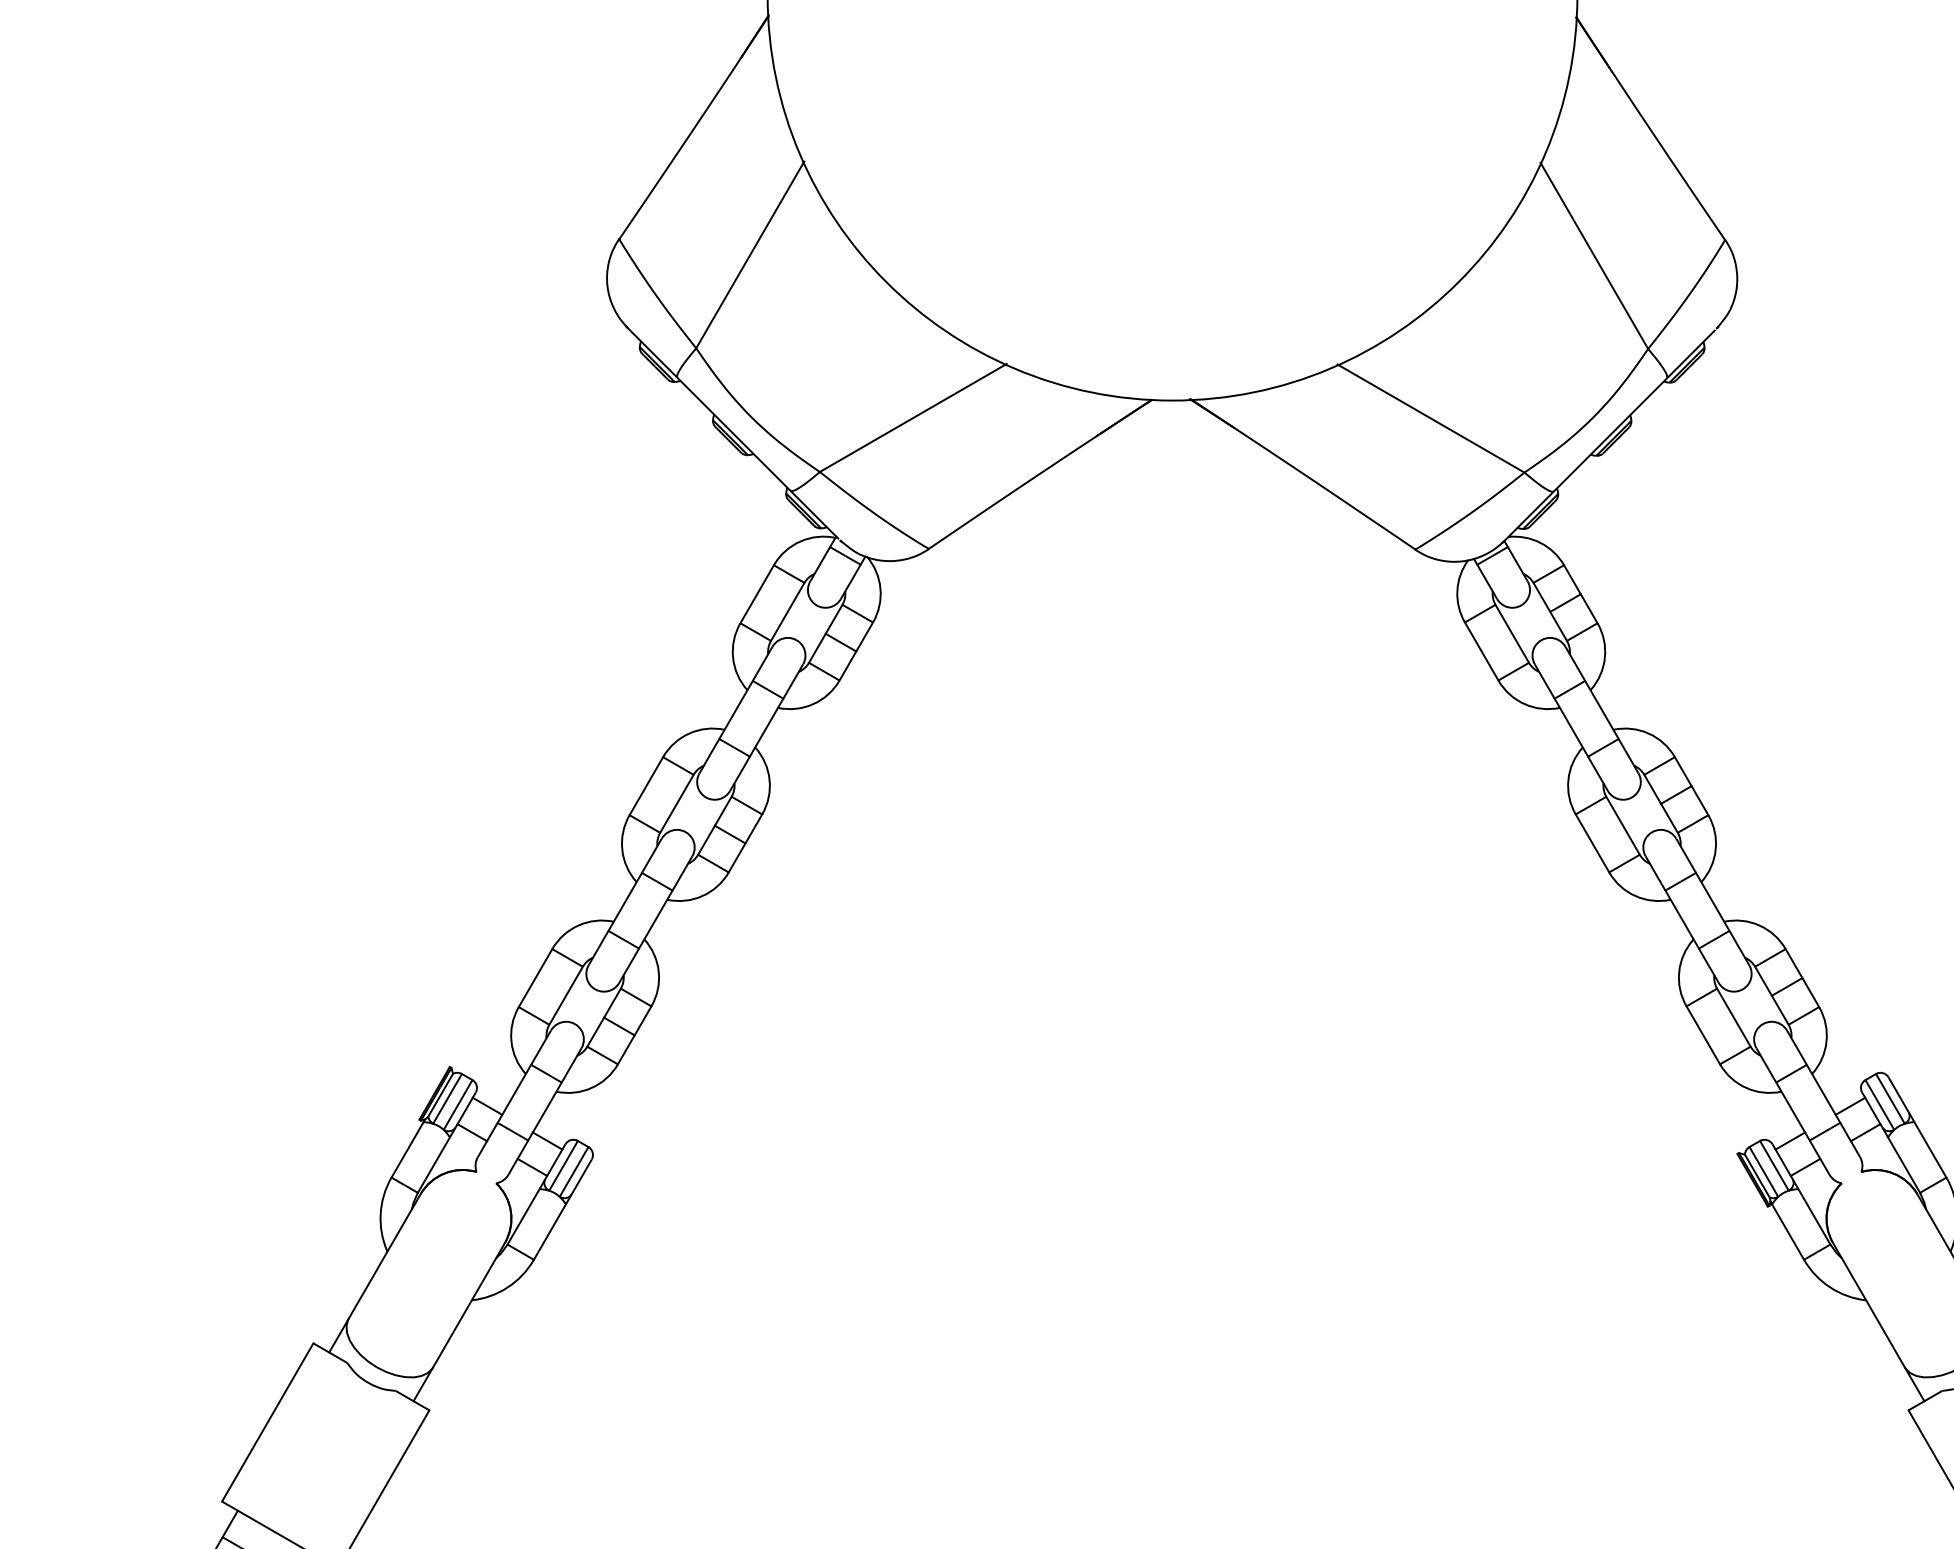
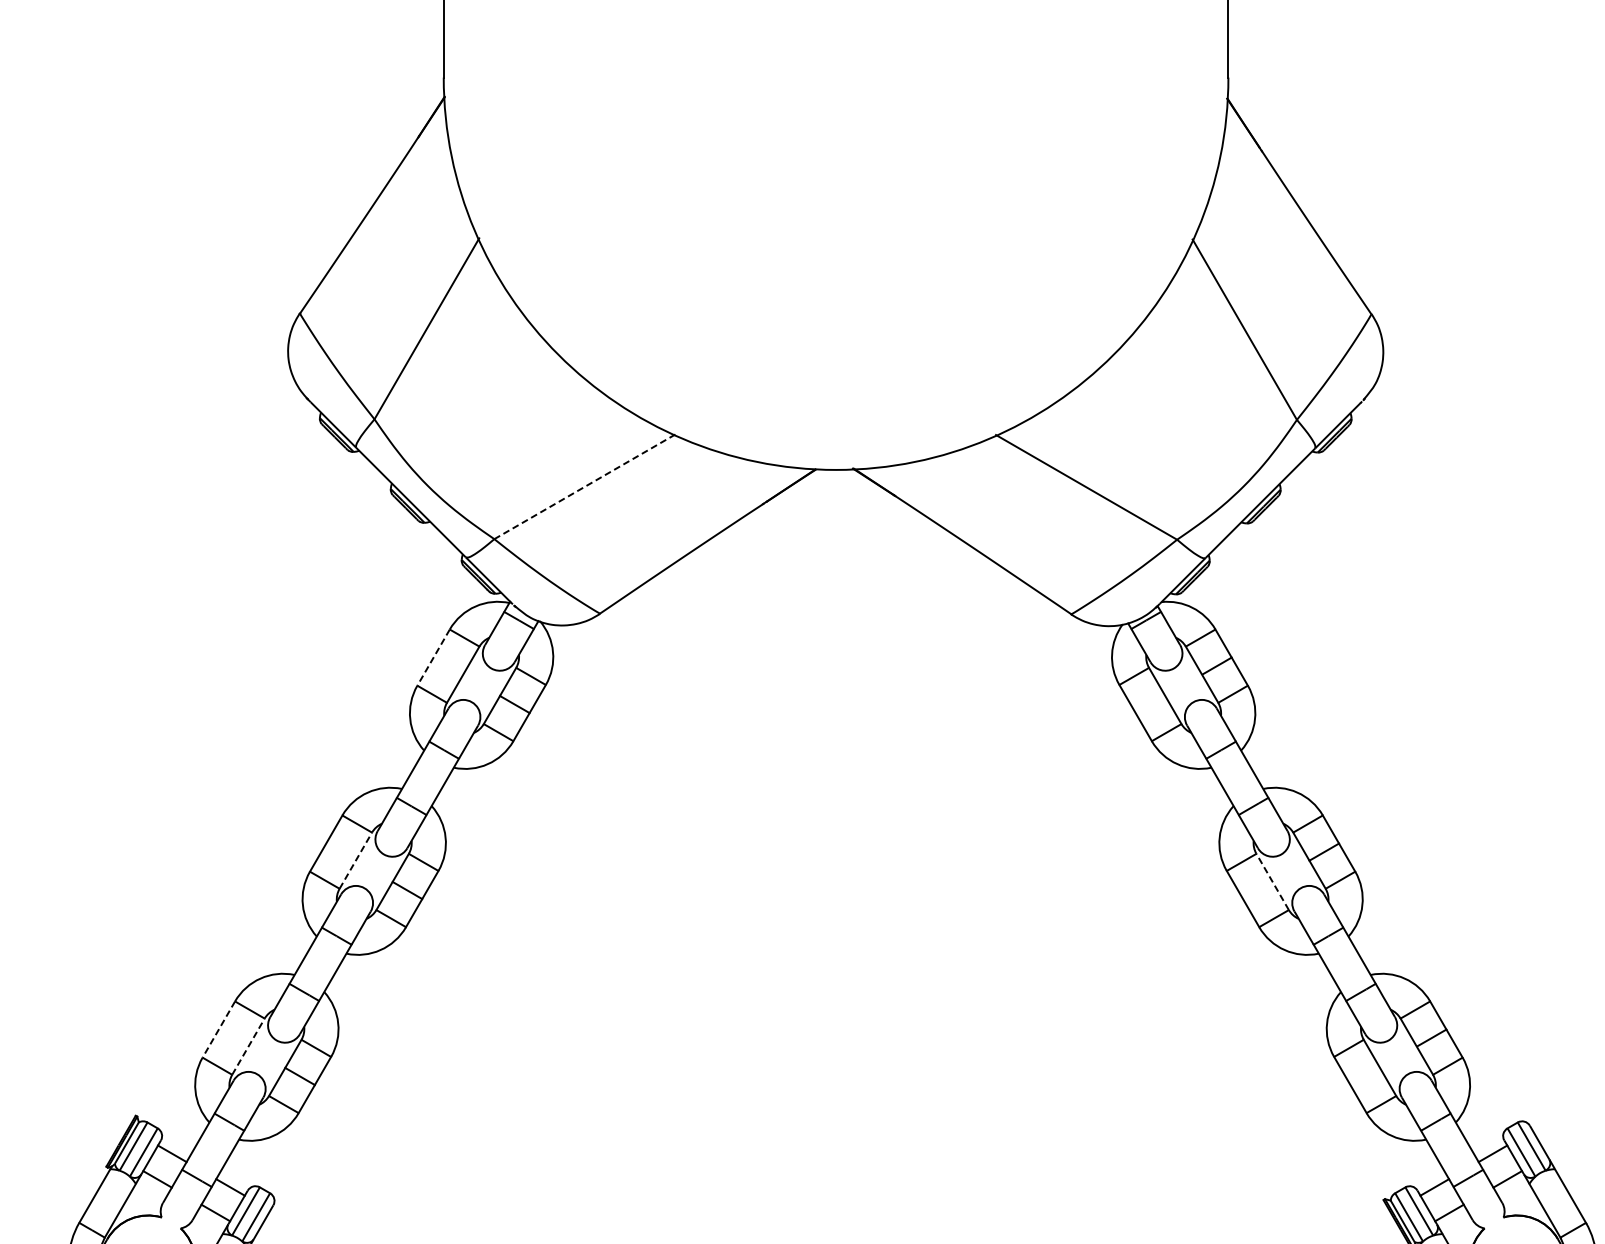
line: (913, 417) -> (585, 486), solid -> dashed
line: (756, 594) -> (432, 657), solid -> dashed
line: (677, 803) -> (356, 860), solid -> dashed
line: (1622, 825) -> (1272, 881), solid -> dashed
line: (535, 978) -> (218, 1029), solid -> dashed
line: (566, 995) -> (248, 1046), solid -> dashed

